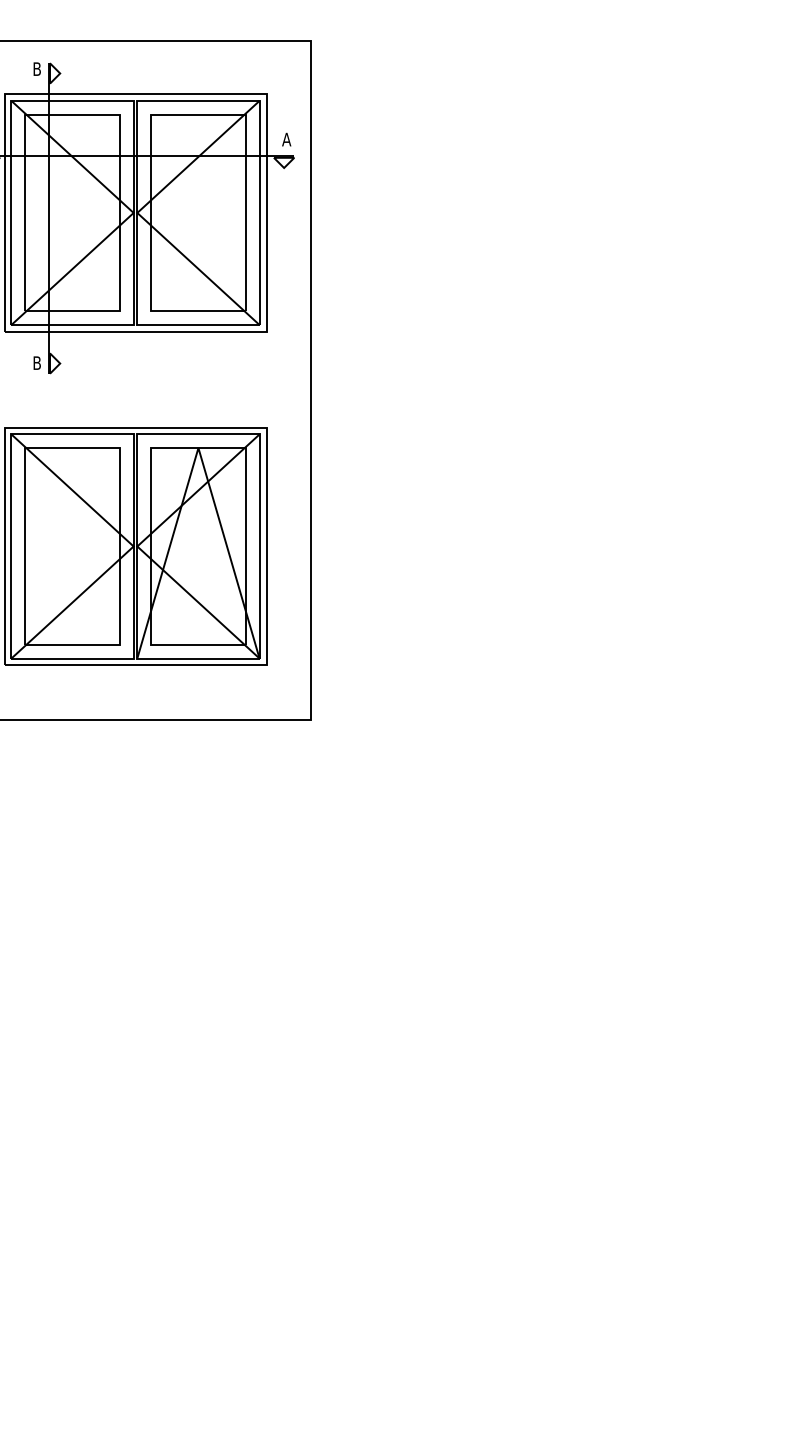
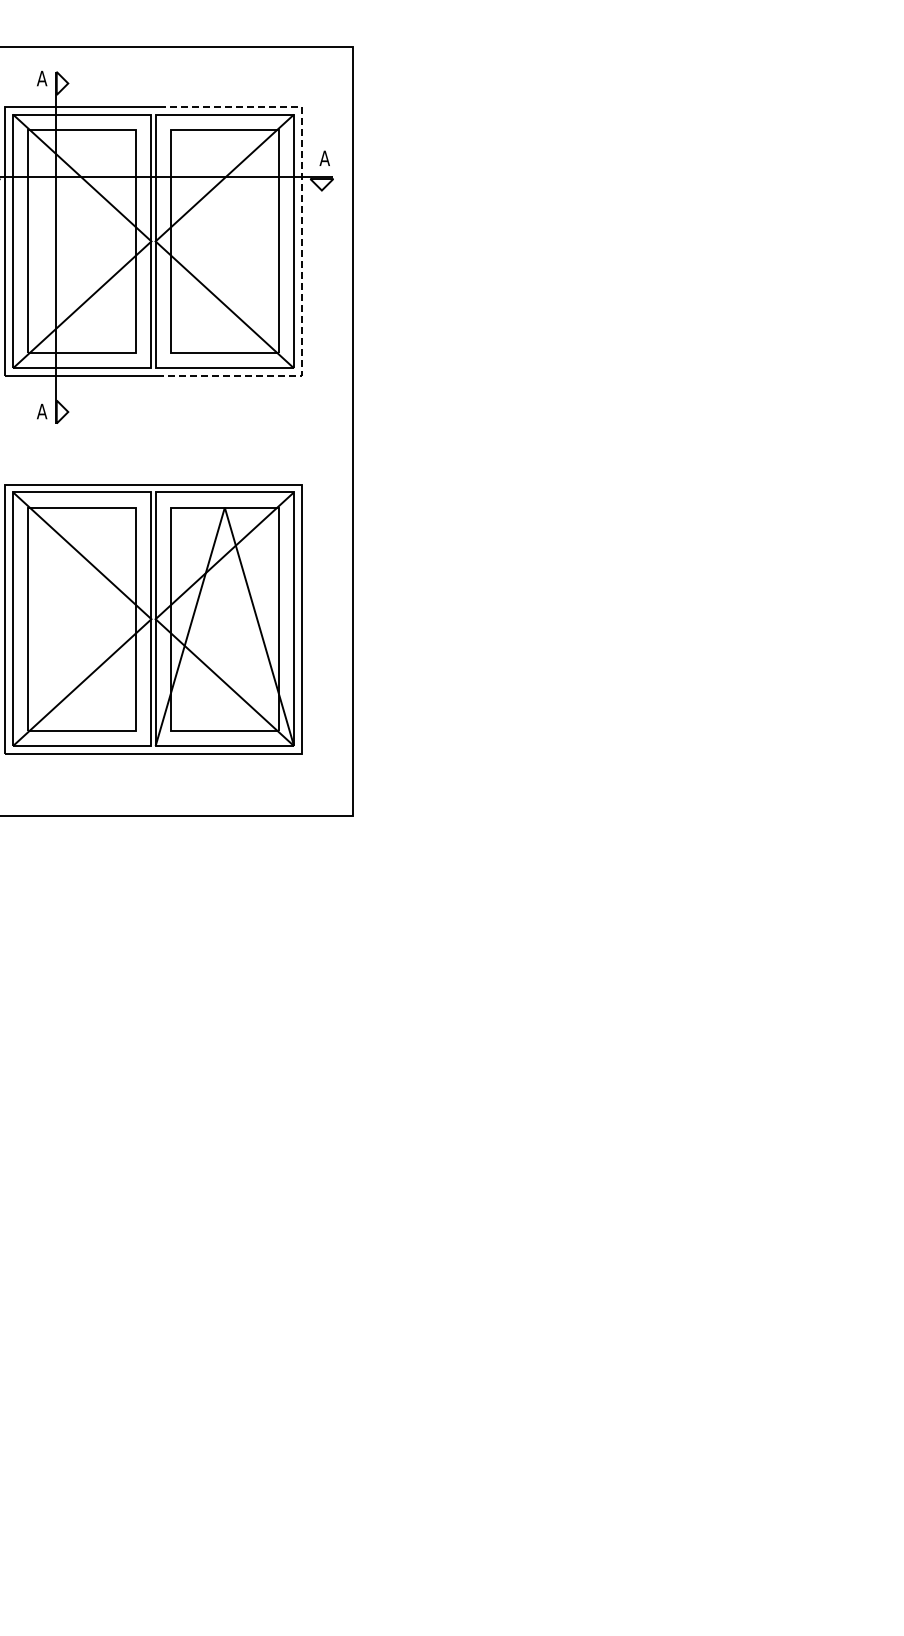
text: (37, 69) -> (42, 78), B -> A
line: (267, 213) -> (302, 241), solid -> dashed
text: (37, 363) -> (42, 411), B -> A

